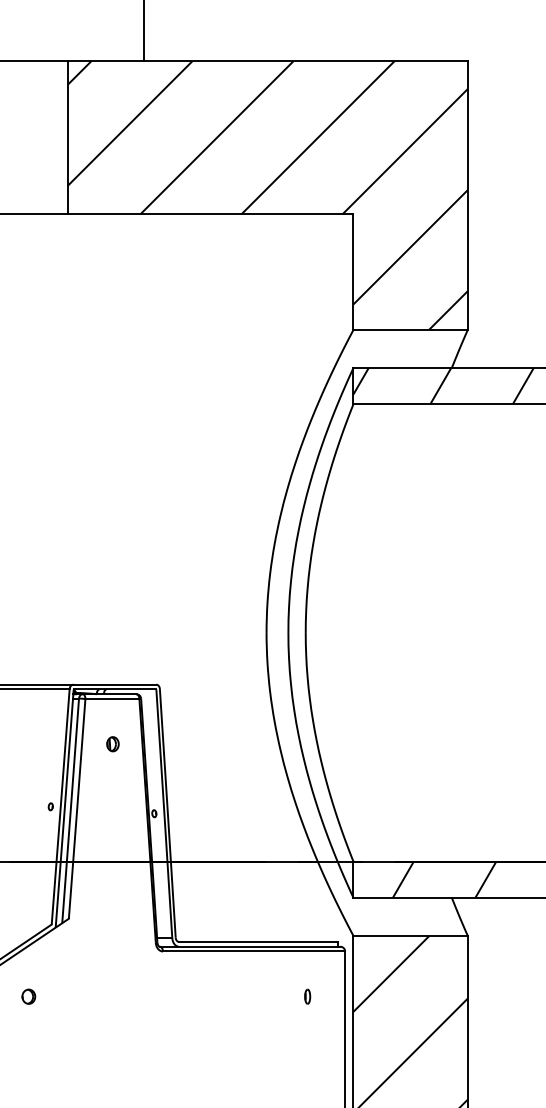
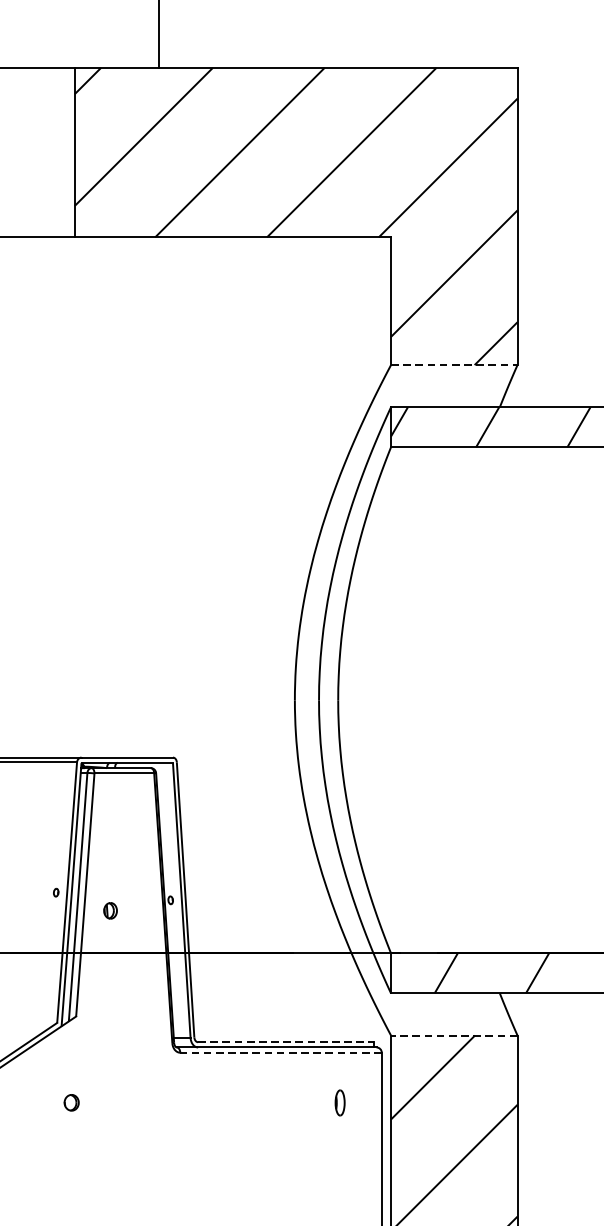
line: (411, 329) -> (455, 364), solid -> dashed
part: (112, 744) -> (110, 911), moved
line: (410, 935) -> (454, 1035), solid -> dashed
line: (259, 941) -> (287, 1041), solid -> dashed
line: (253, 951) -> (280, 1052), solid -> dashed
part: (28, 996) -> (71, 1102), moved
part: (307, 996) -> (340, 1102), size x1.6

